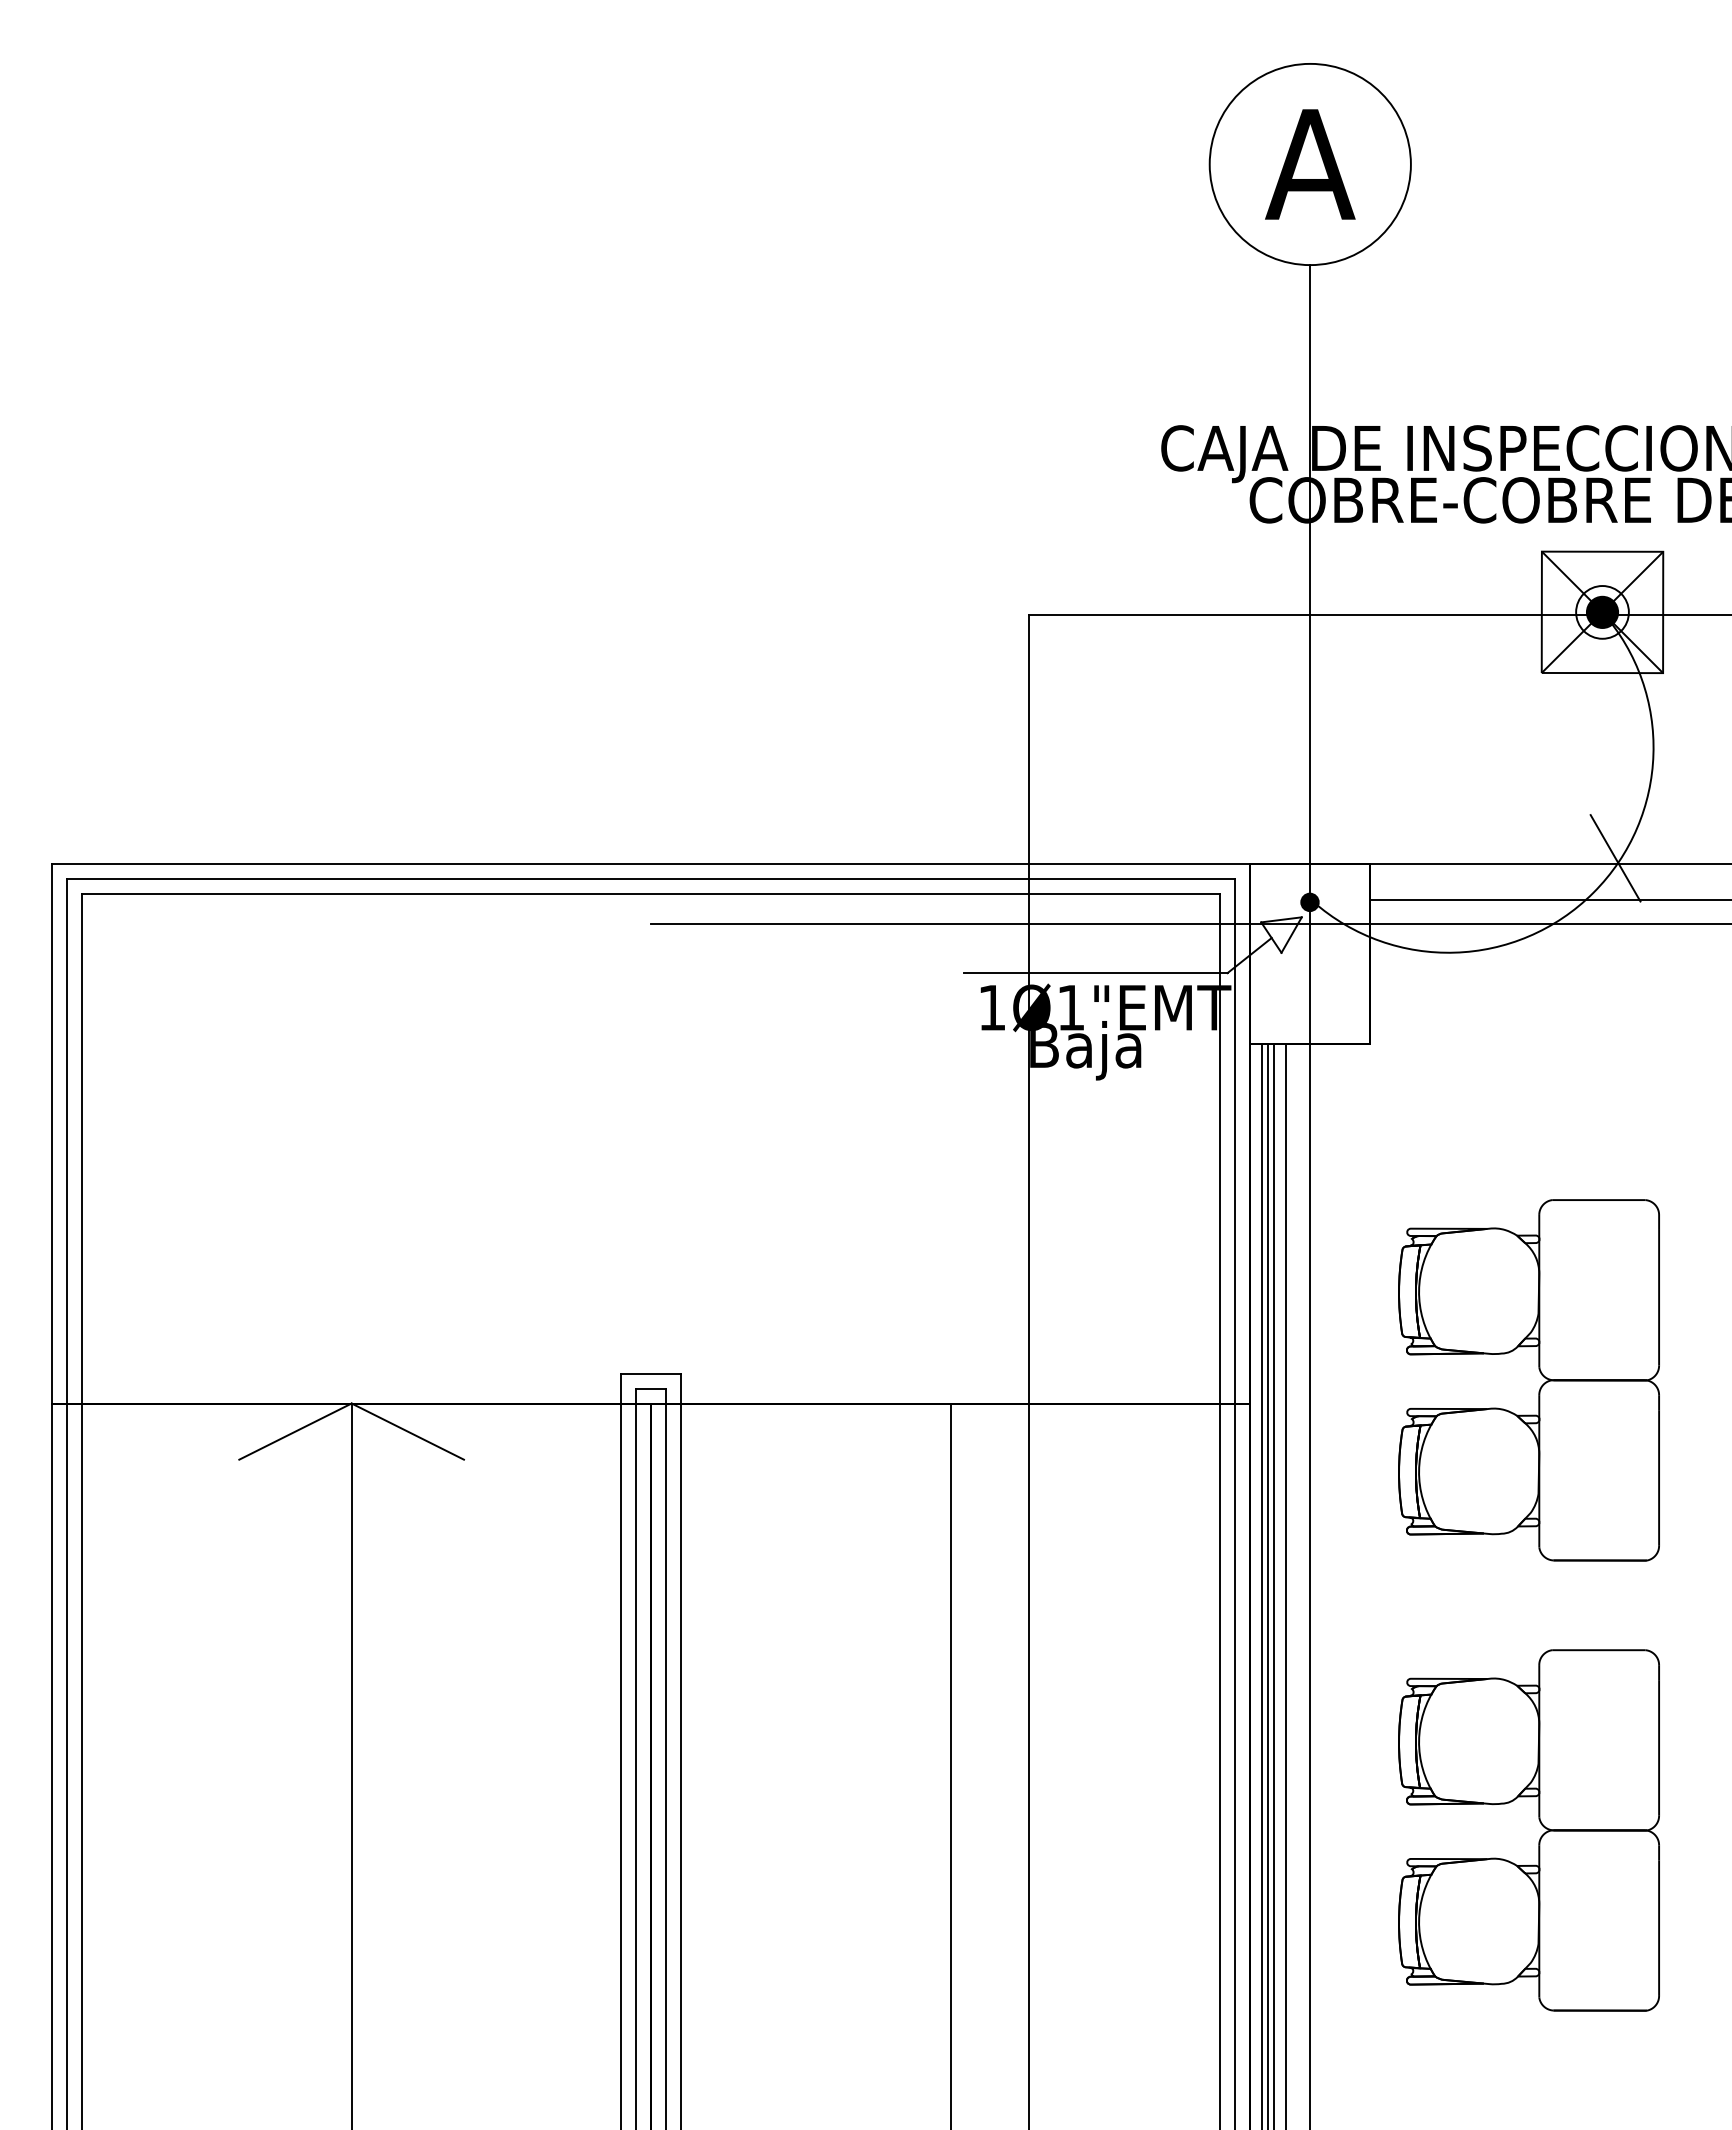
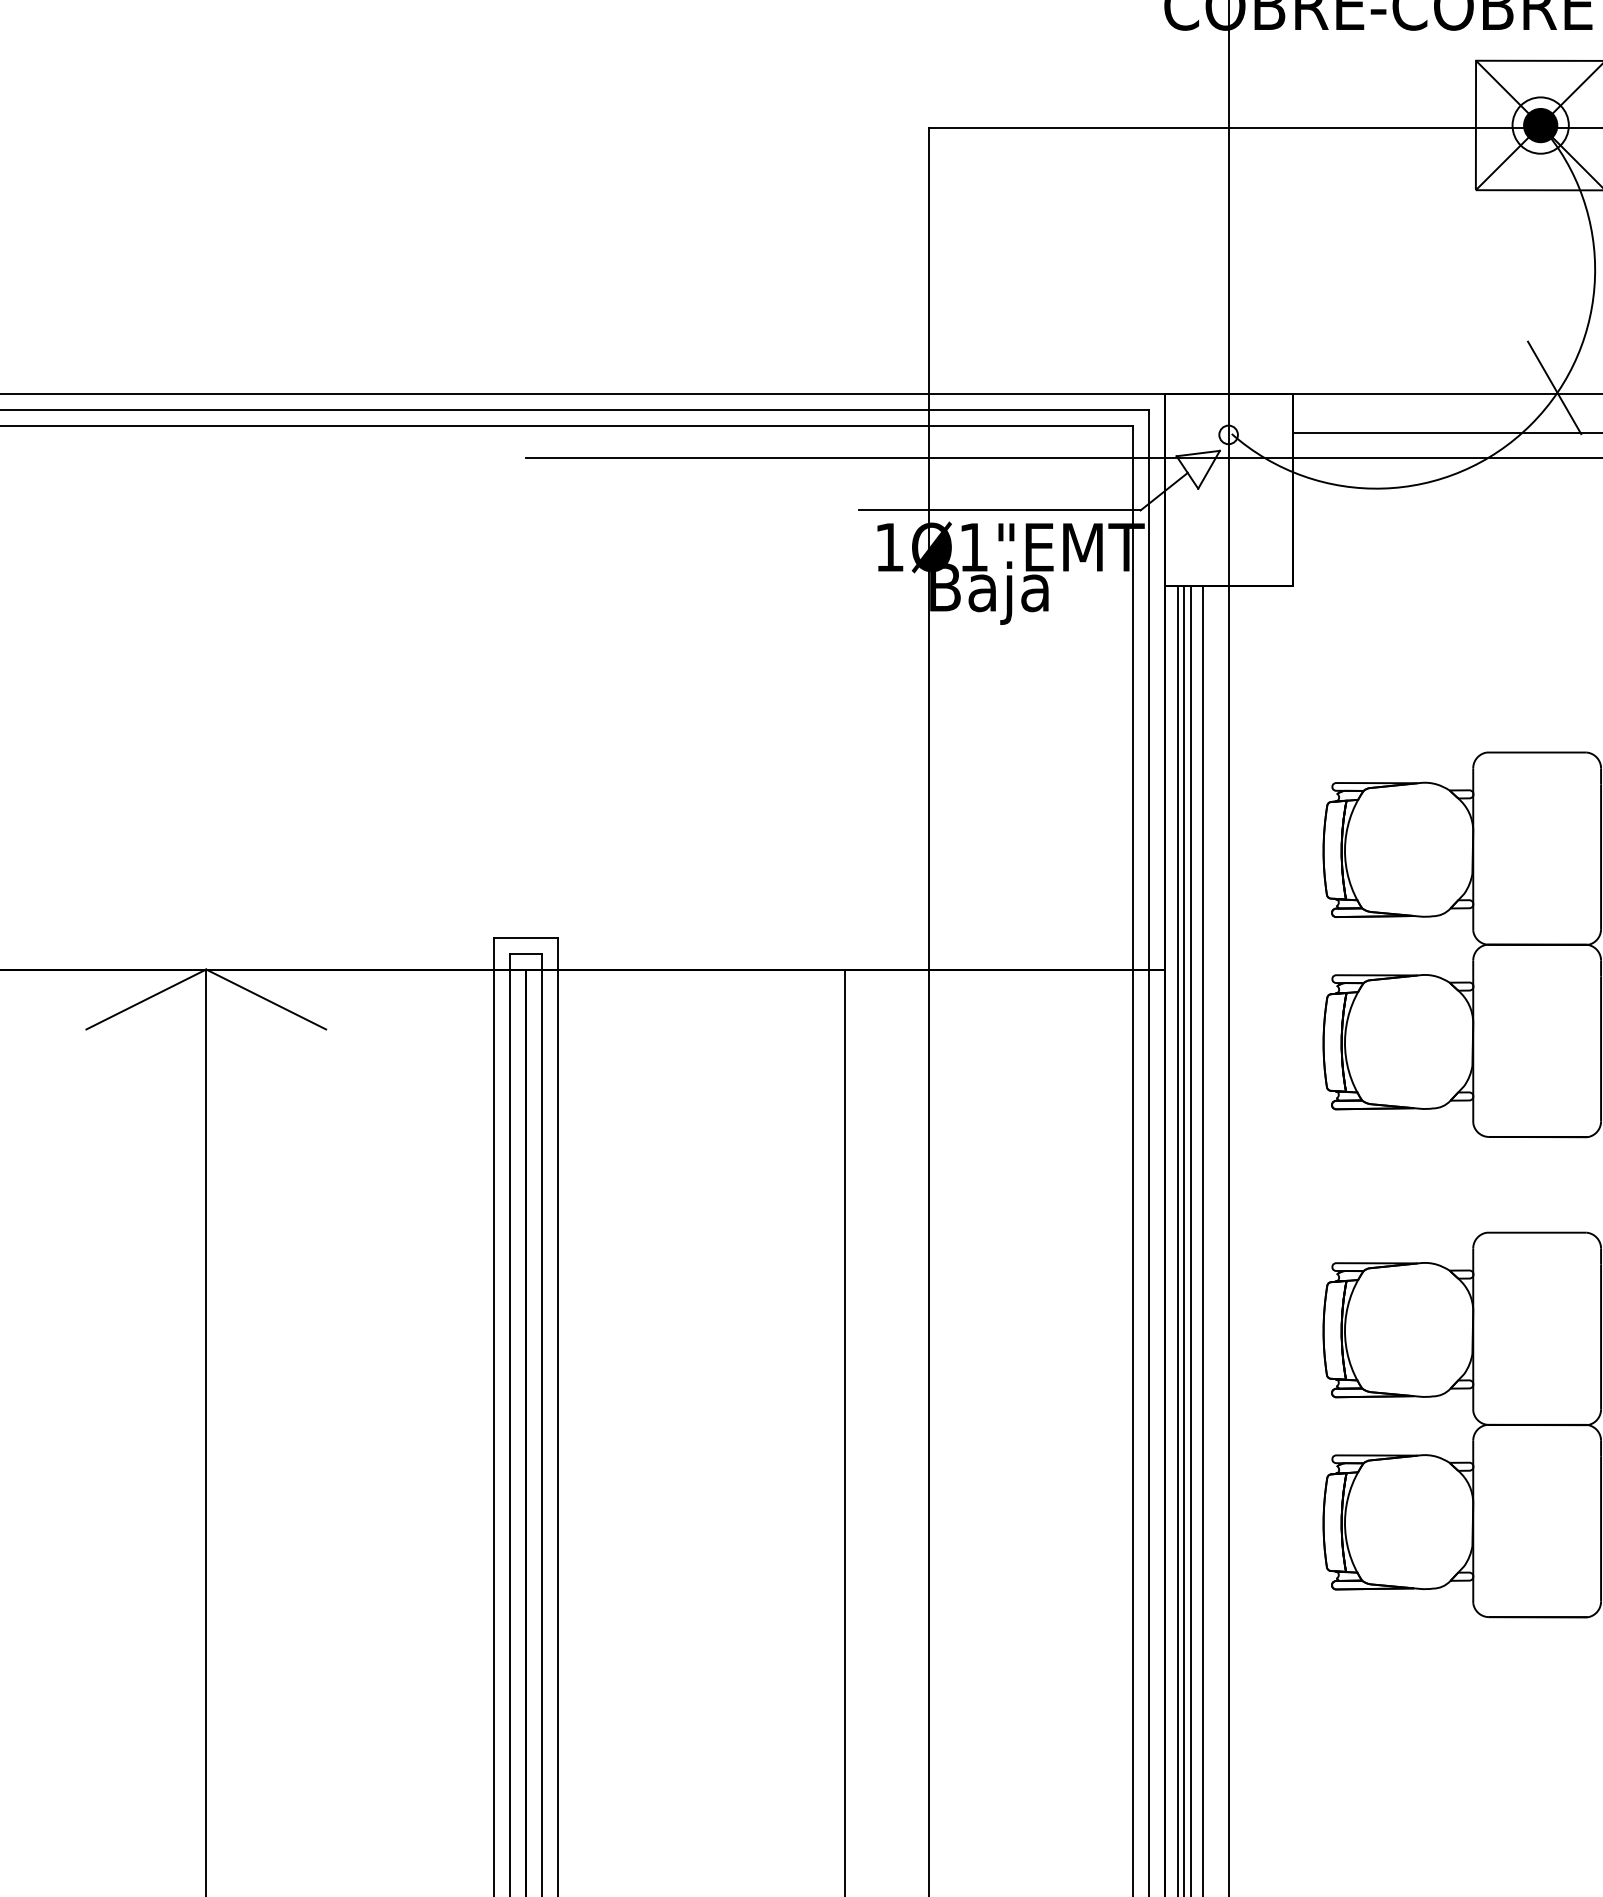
fill: (1309, 902) -> (1228, 435), removed

